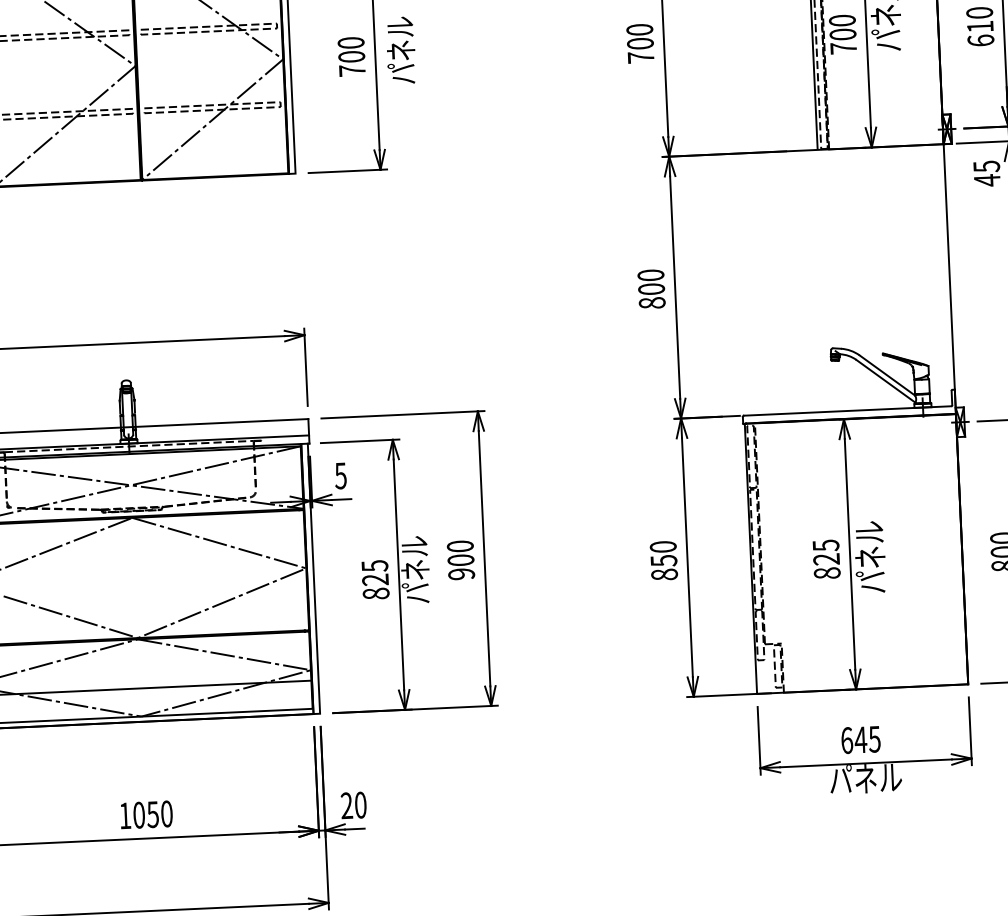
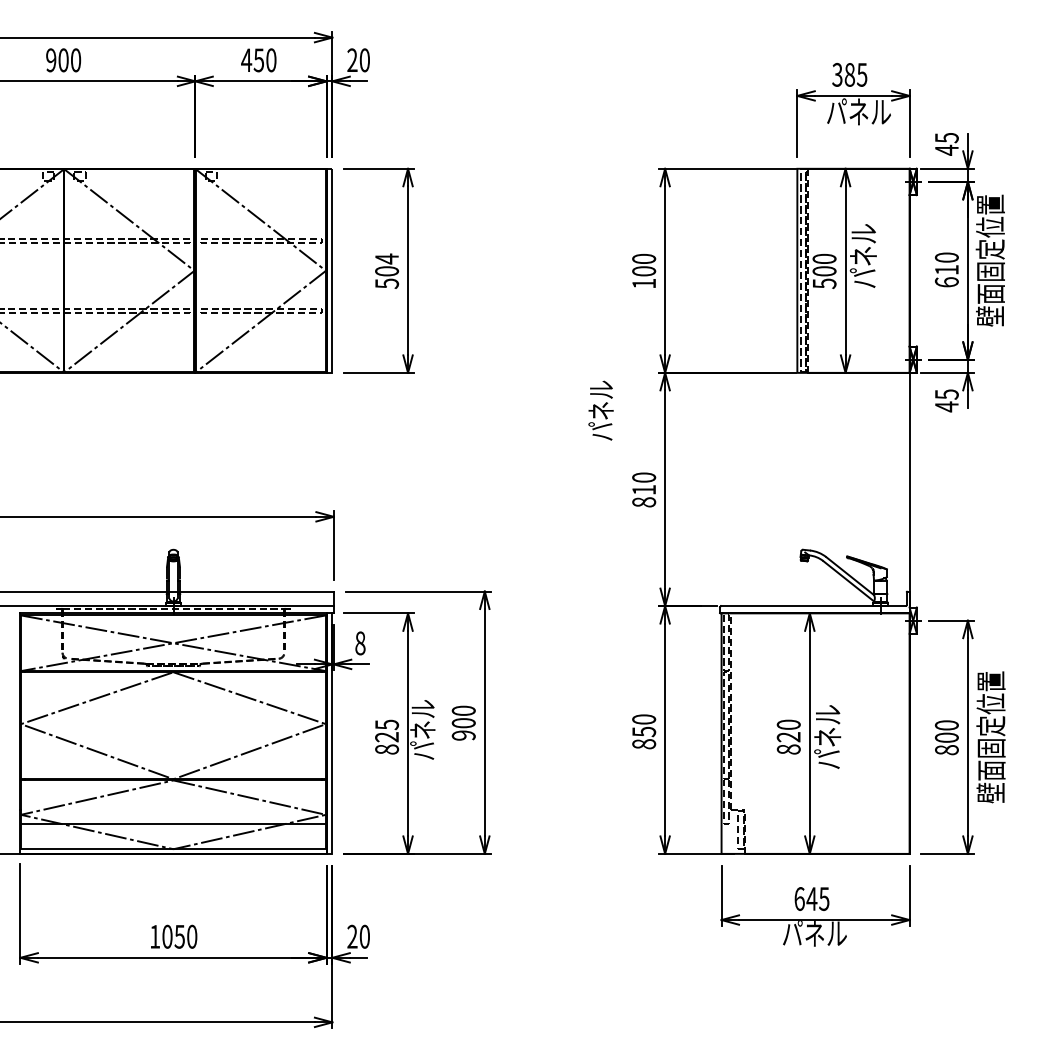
text: (843, 48) -> (824, 283), 700 -> 500
text: (400, 50) -> (600, 410), moved
text: (352, 55) -> (387, 270), 700 -> 504
text: (640, 57) -> (643, 283), 700 -> 100
text: (651, 288) -> (644, 489), 800 -> 810
text: (340, 476) -> (360, 643), 5 -> 8
text: (825, 545) -> (788, 724), 825 -> 820

